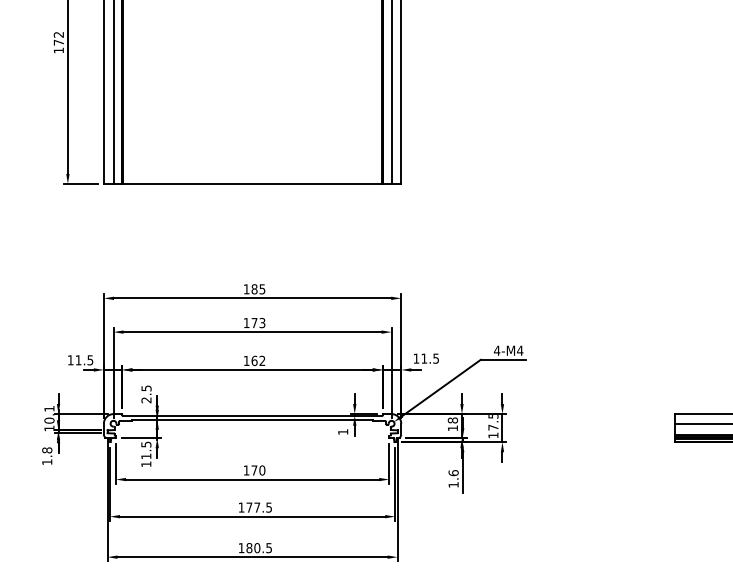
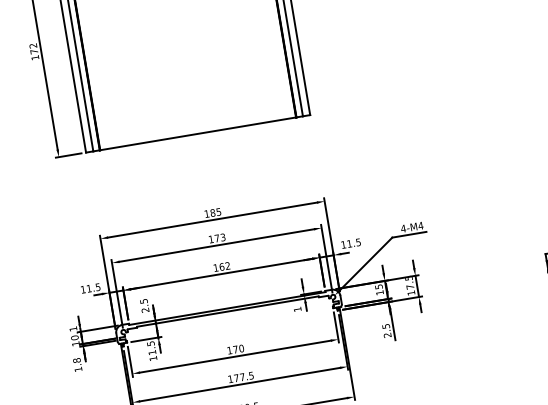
text: (452, 420) -> (378, 286), 18 -> 15
text: (453, 478) -> (386, 330), 1.6 -> 2.5

